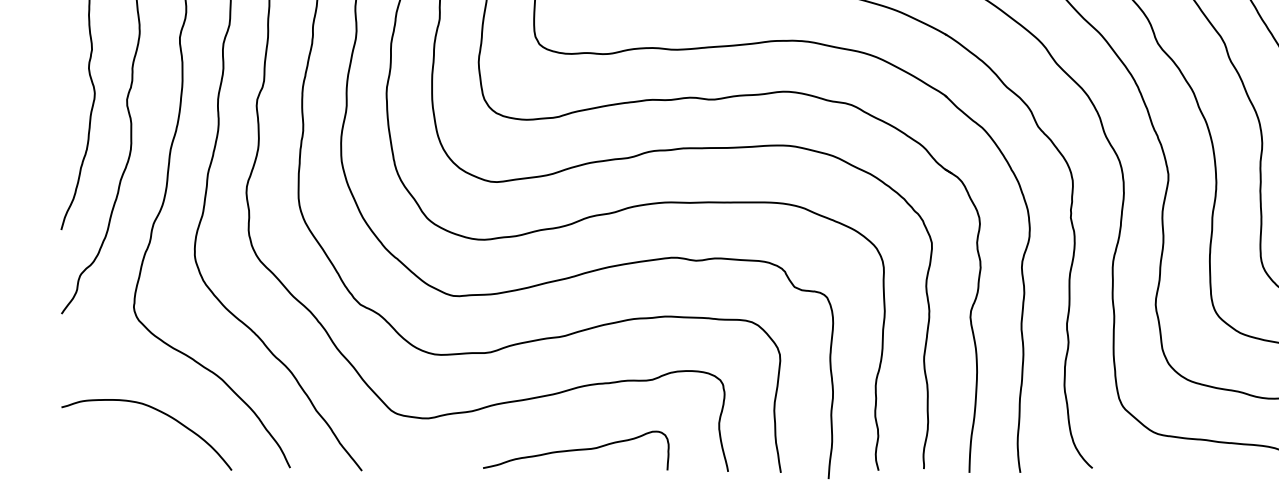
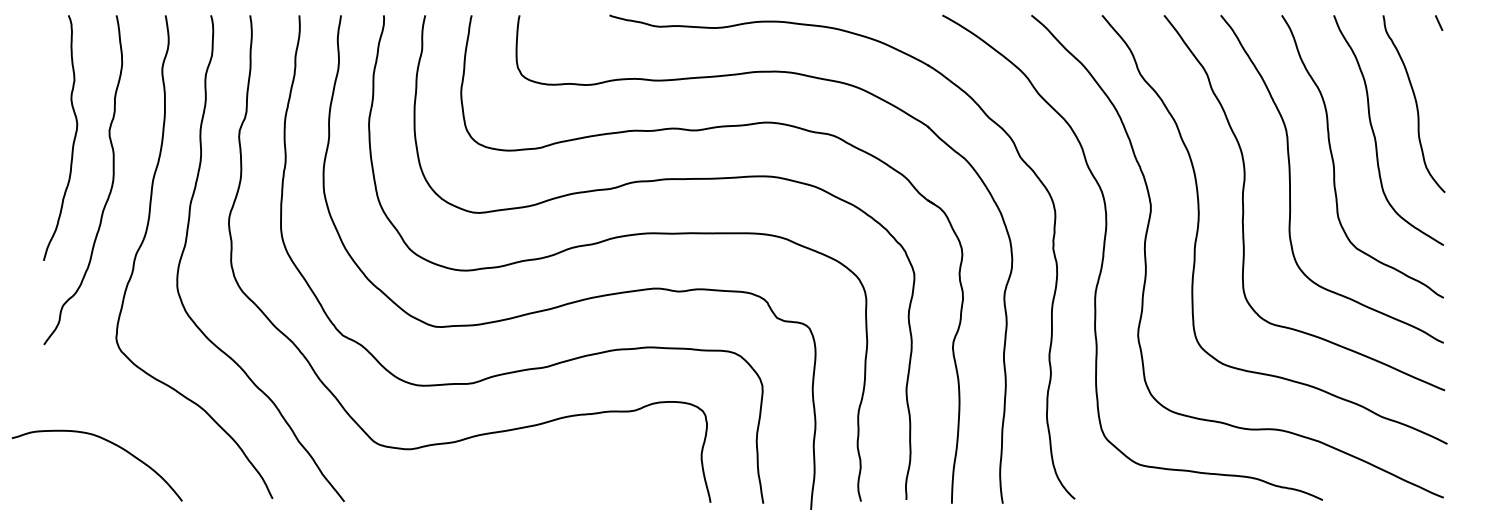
curve: (158, 411) -> (108, 442), moved
curve: (576, 450) -> (558, 481), removed

